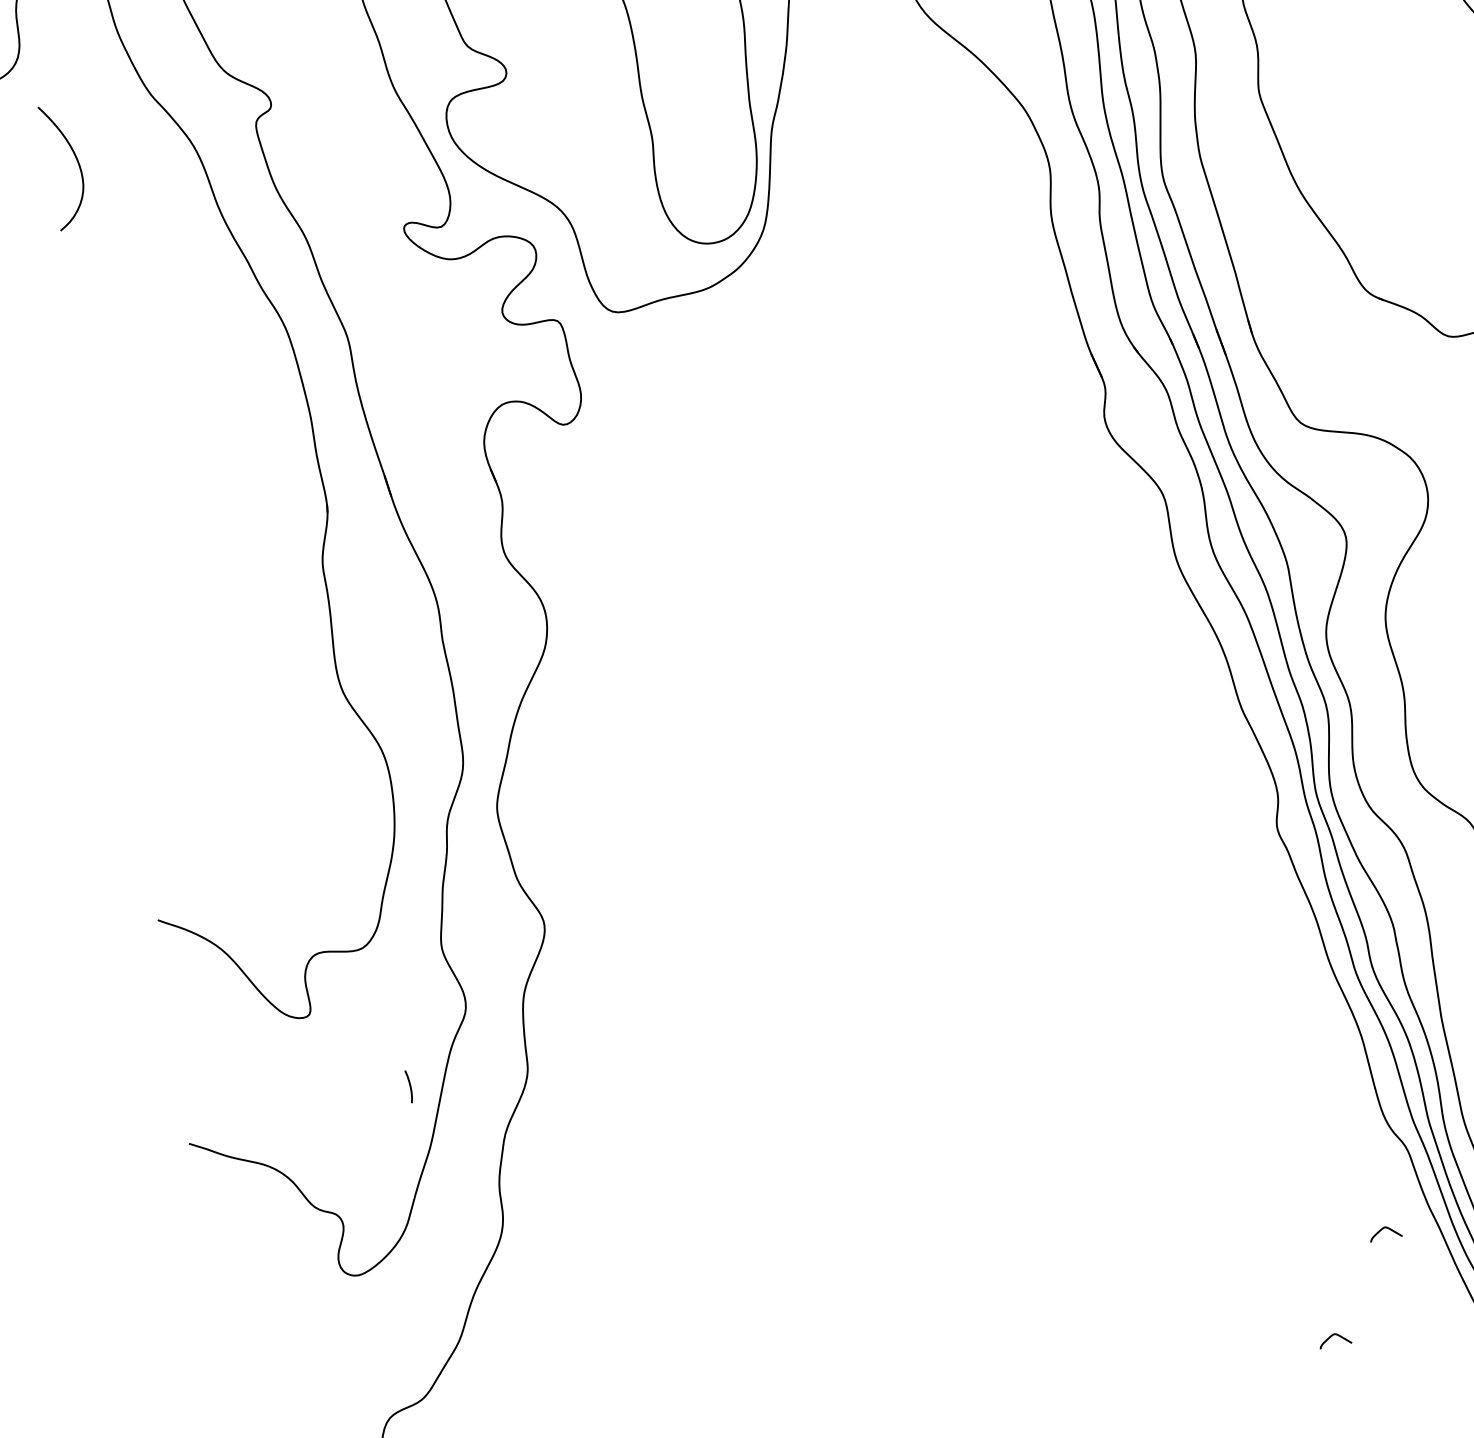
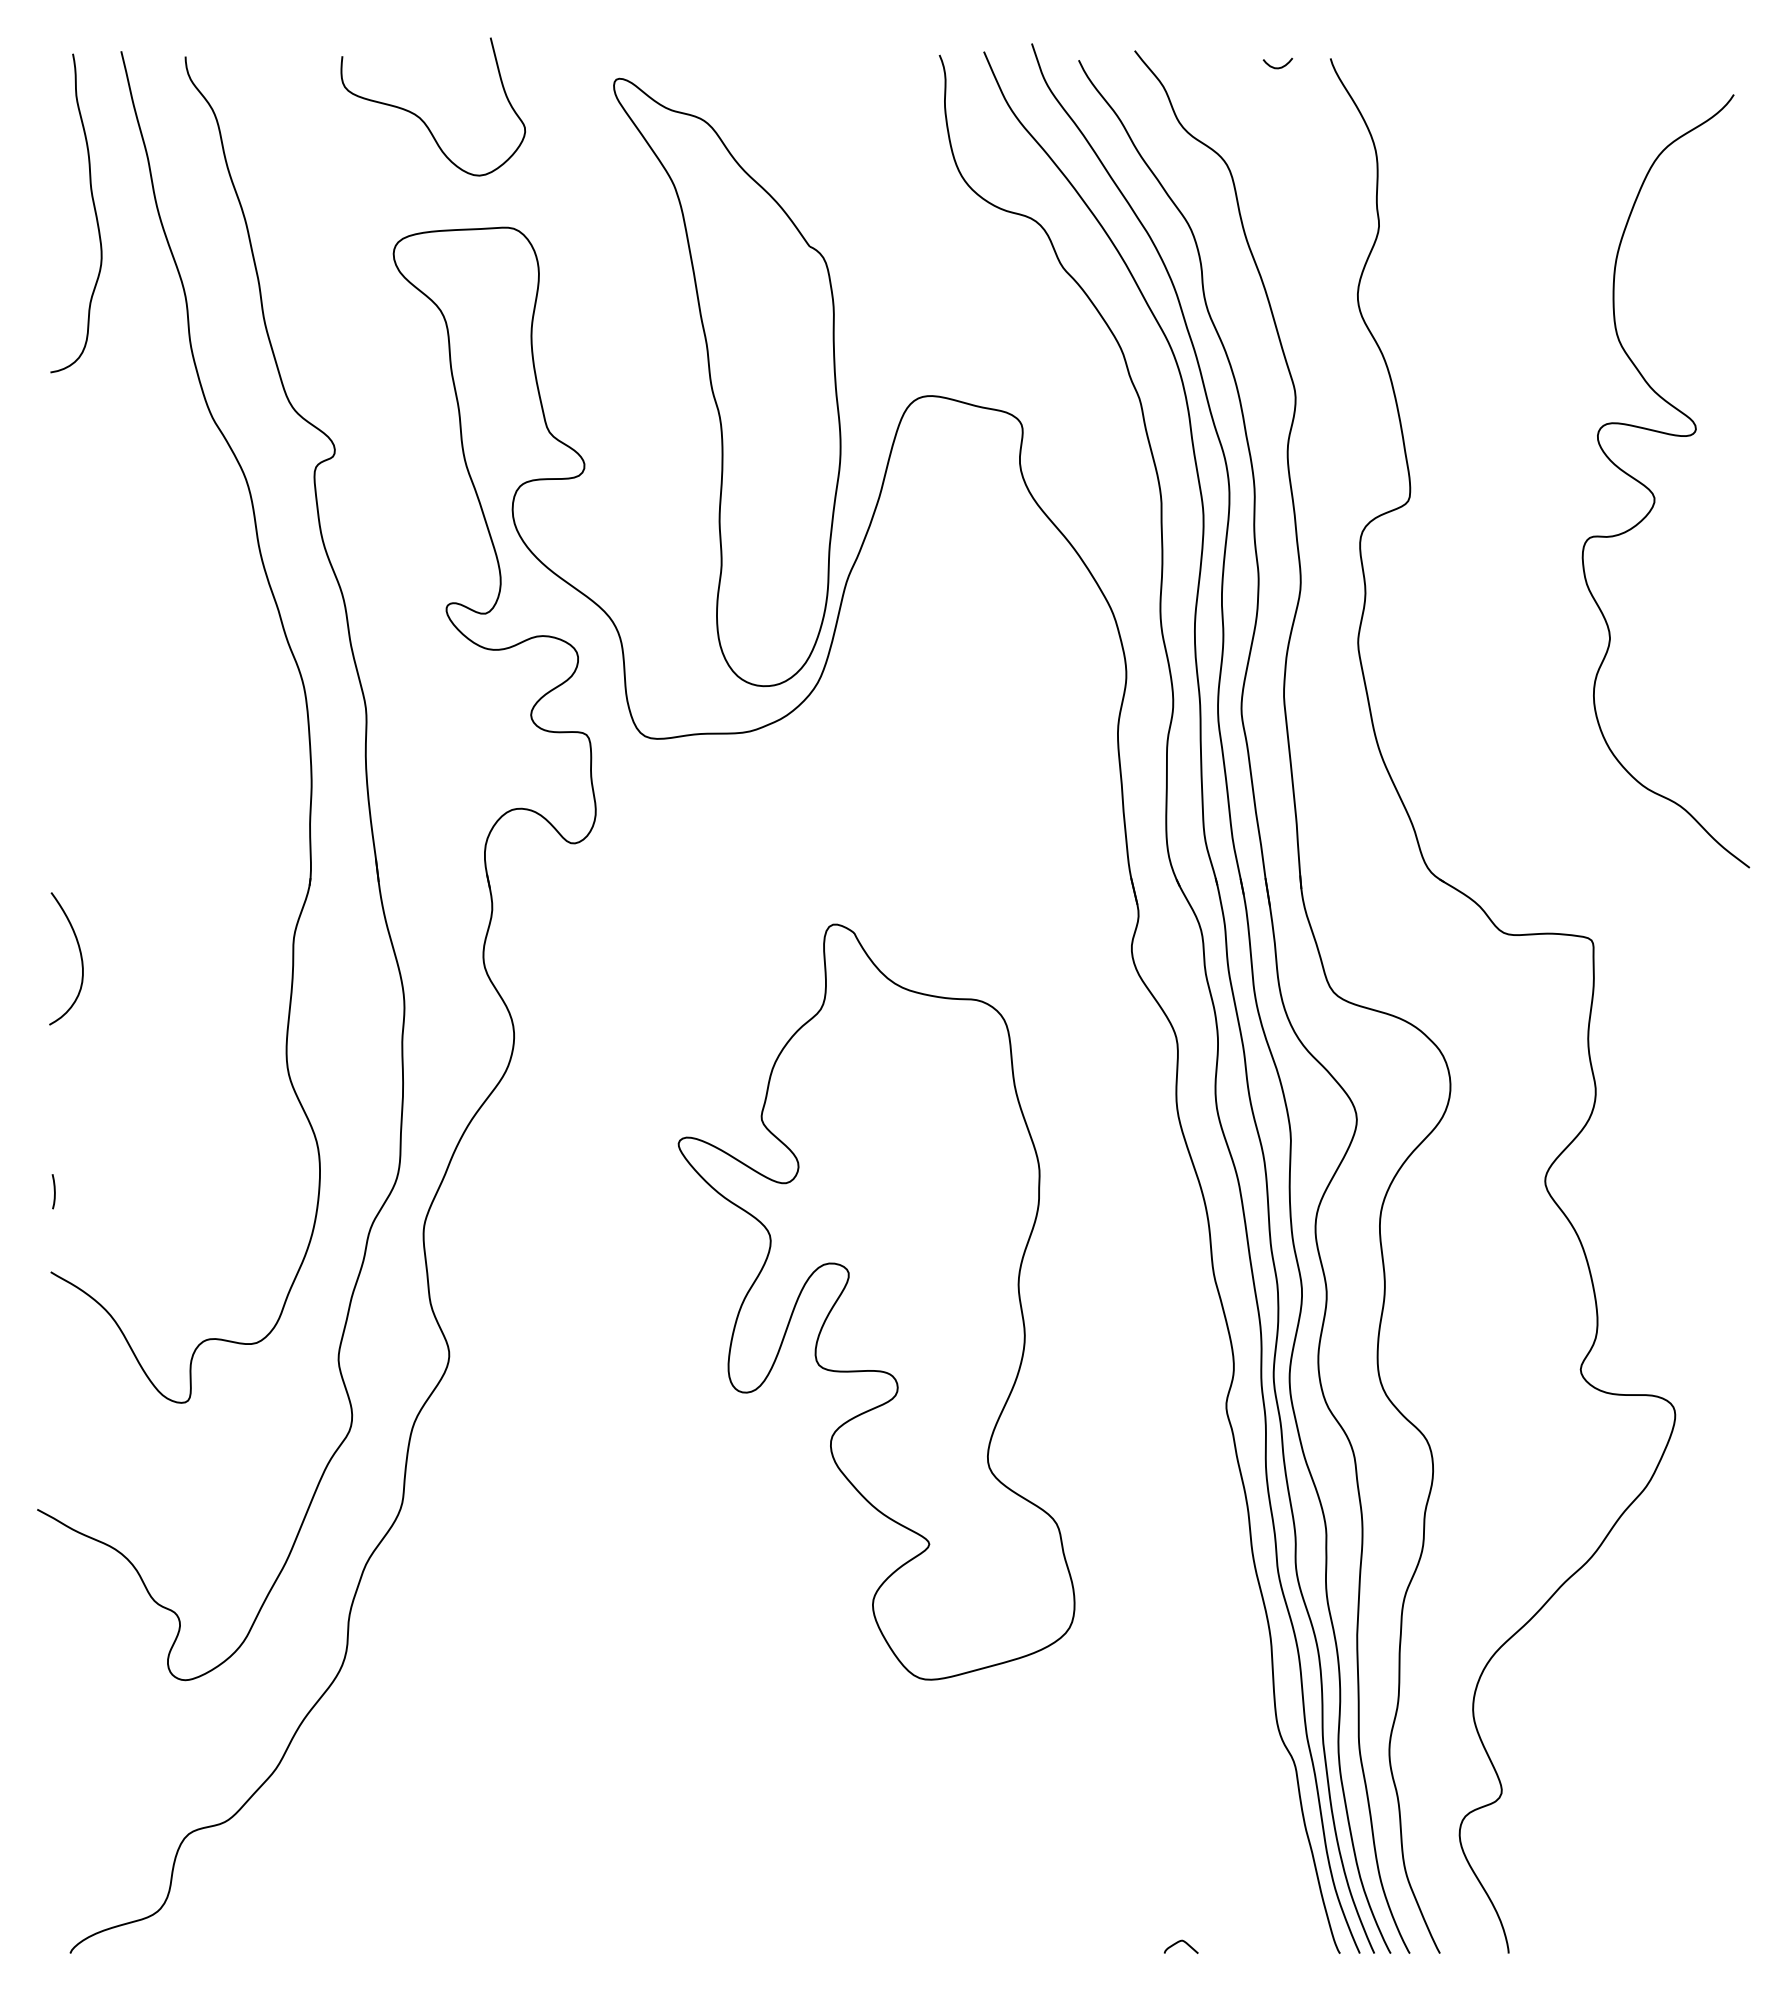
curve: (77, 163) -> (80, 958), moved
part: (932, 795) -> (876, 1301), added
curve: (409, 1085) -> (53, 1190), moved
curve: (1383, 1229) -> (1253, 1842), removed

